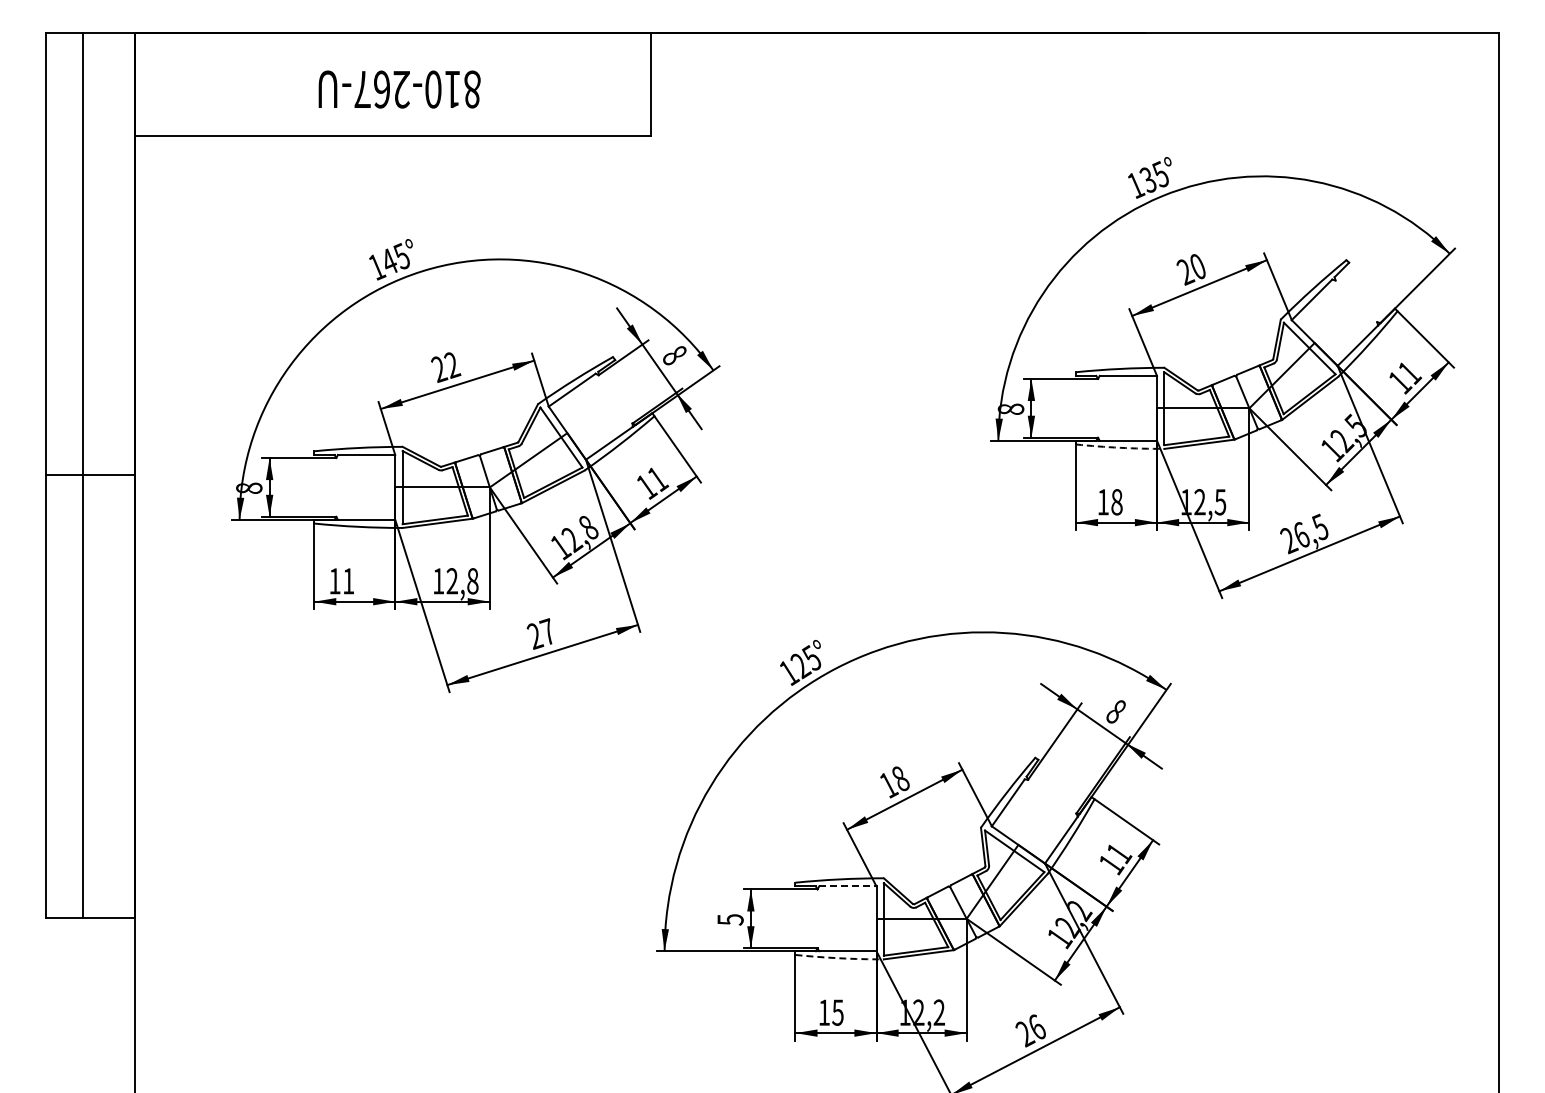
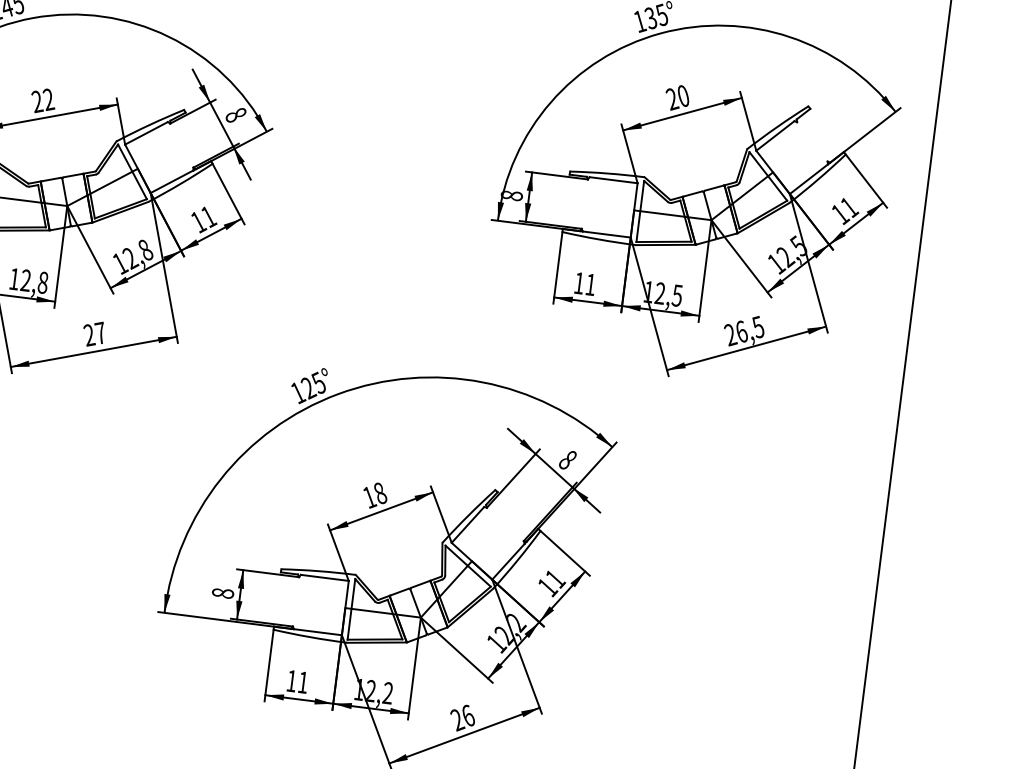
arc: (1120, 447) -> (599, 239), dashed -> solid
text: (1116, 502) -> (590, 284), 18 -> 11
line: (847, 886) -> (324, 577), dashed -> solid
text: (730, 919) -> (223, 593), 5 -> 8
arc: (839, 958) -> (310, 637), dashed -> solid
text: (837, 1012) -> (302, 682), 15 -> 11

